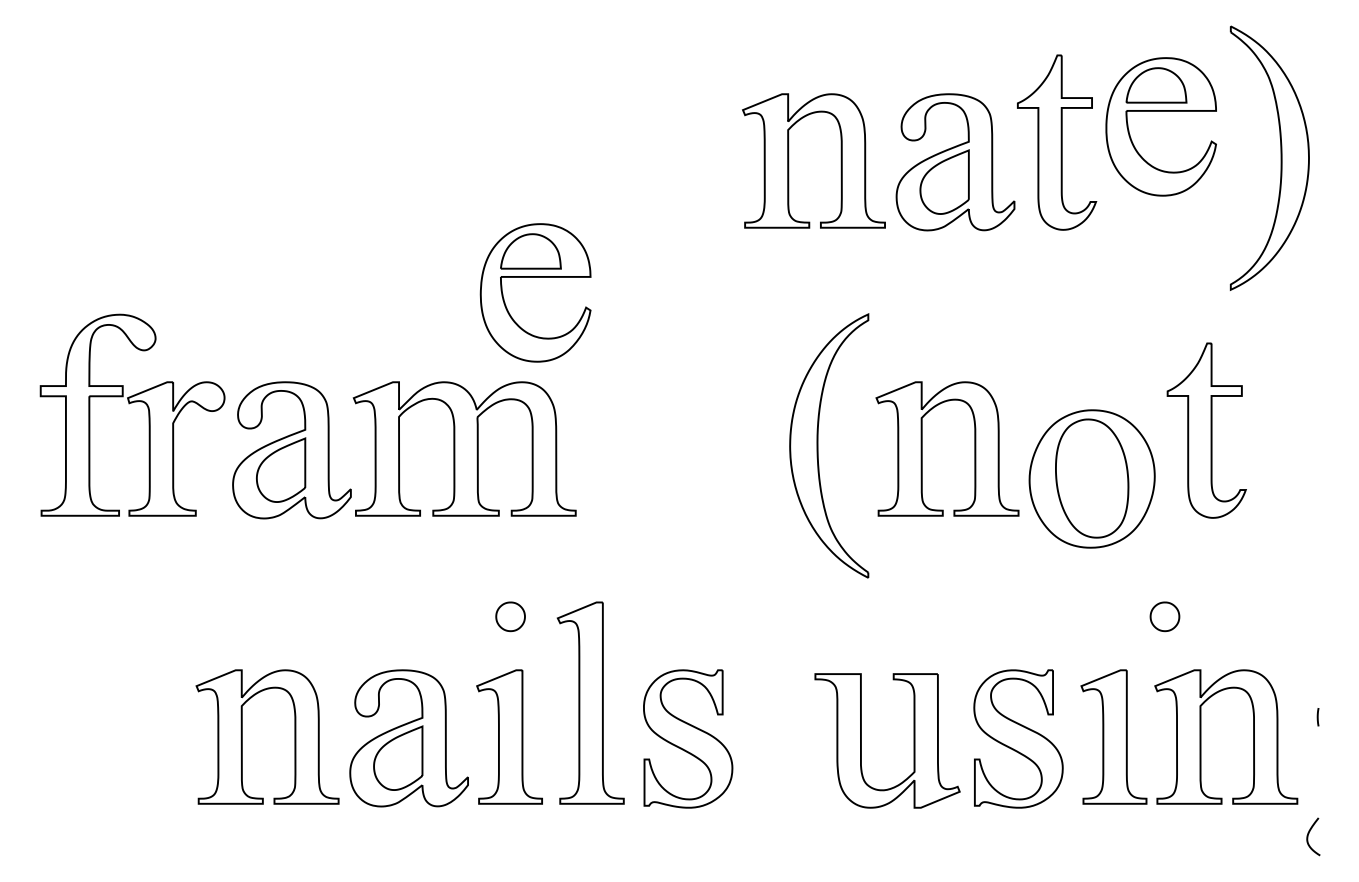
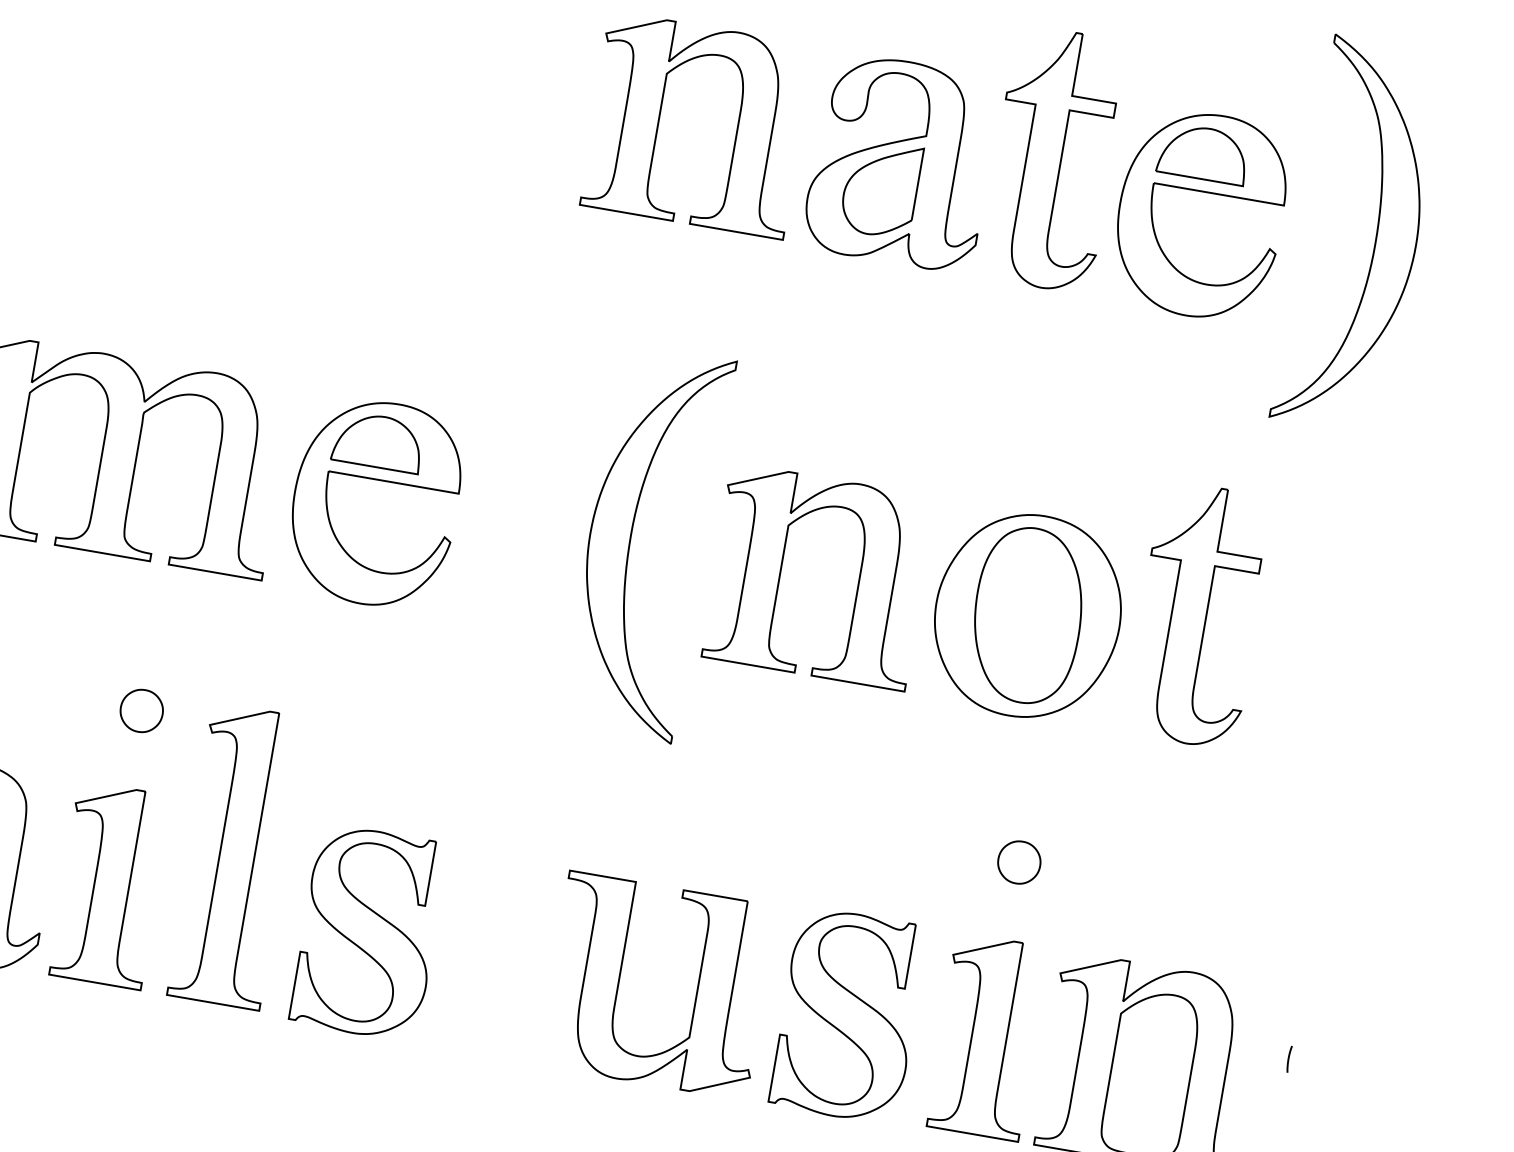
part: (1160, 111) -> (1203, 192), moved
part: (535, 277) -> (378, 480), moved
part: (1091, 478) -> (1026, 615), moved
part: (1164, 616) -> (1018, 861), moved

